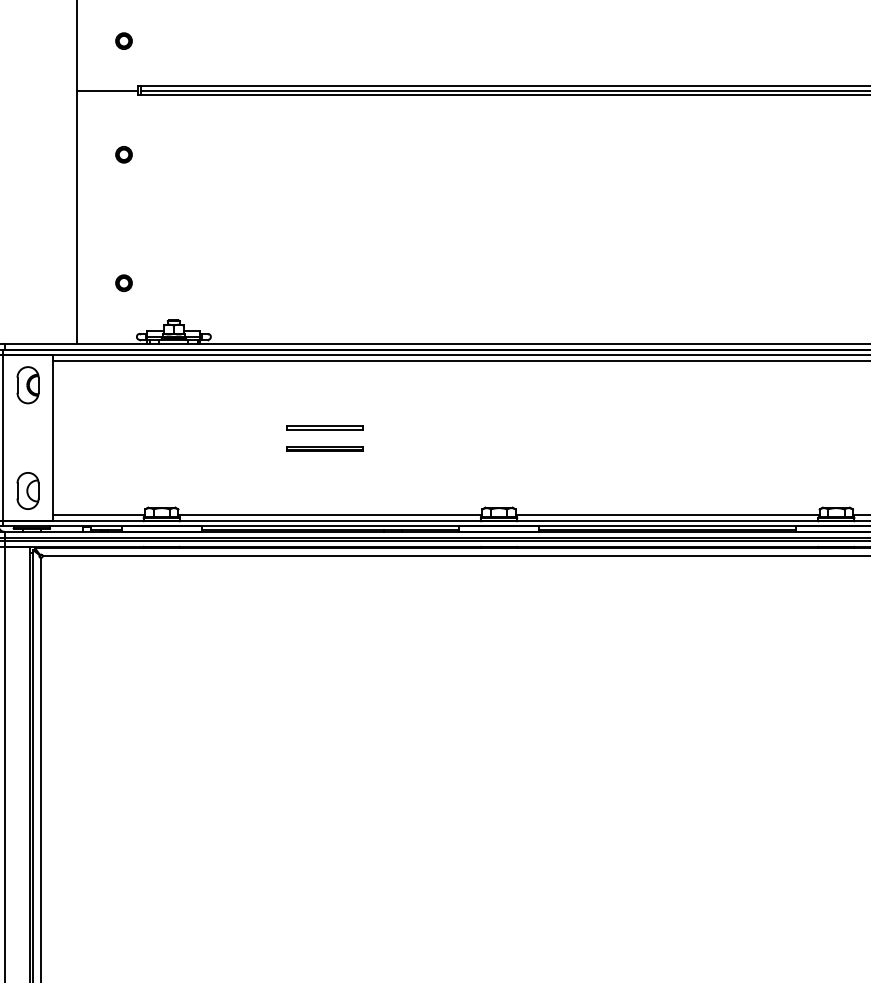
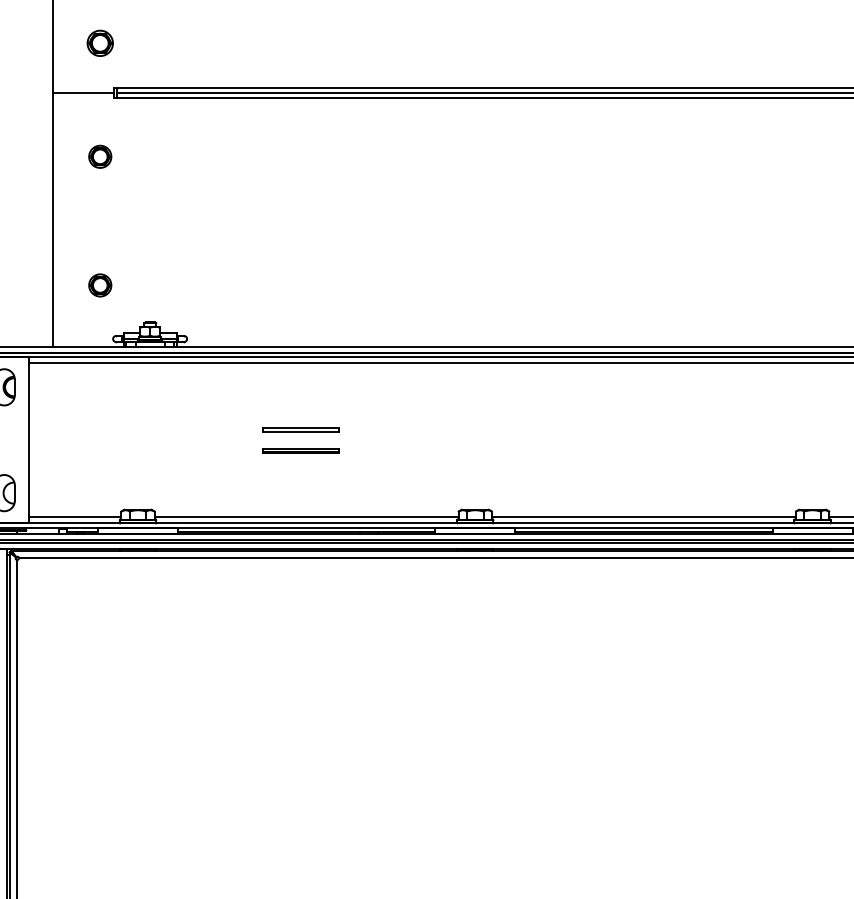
part: (123, 40) -> (99, 42), size x1.6
part: (123, 154) -> (99, 156), size x1.4
part: (123, 282) -> (99, 284), size x1.4

